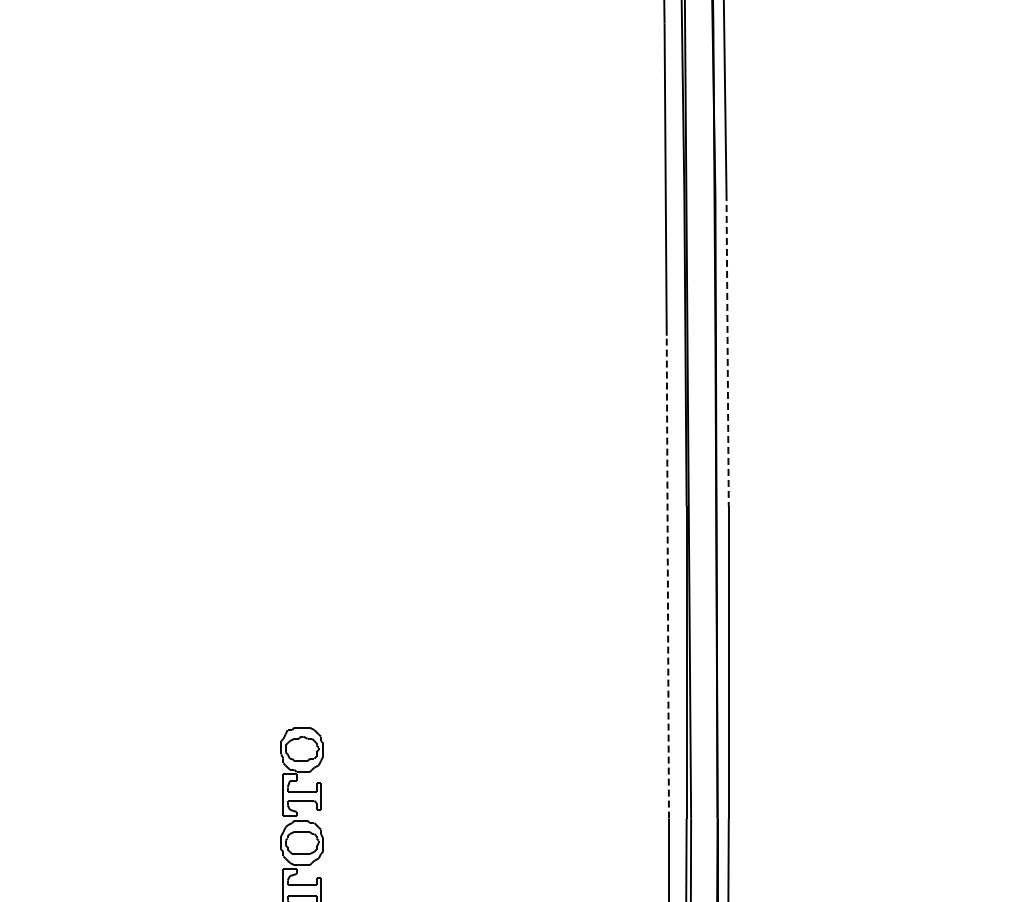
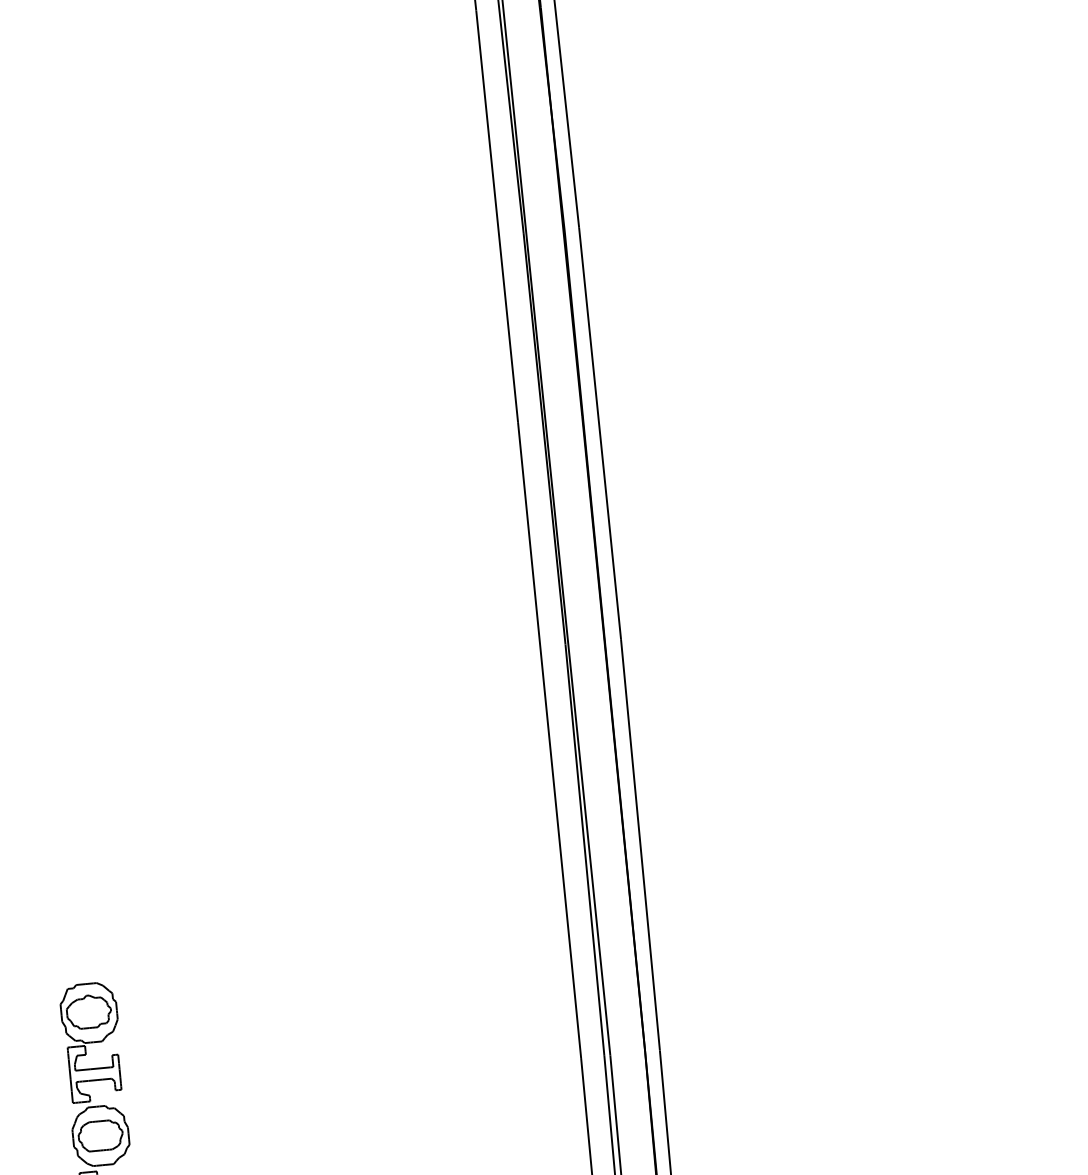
line: (727, 350) -> (599, 433), dashed -> solid
line: (667, 576) -> (549, 739), dashed -> solid

